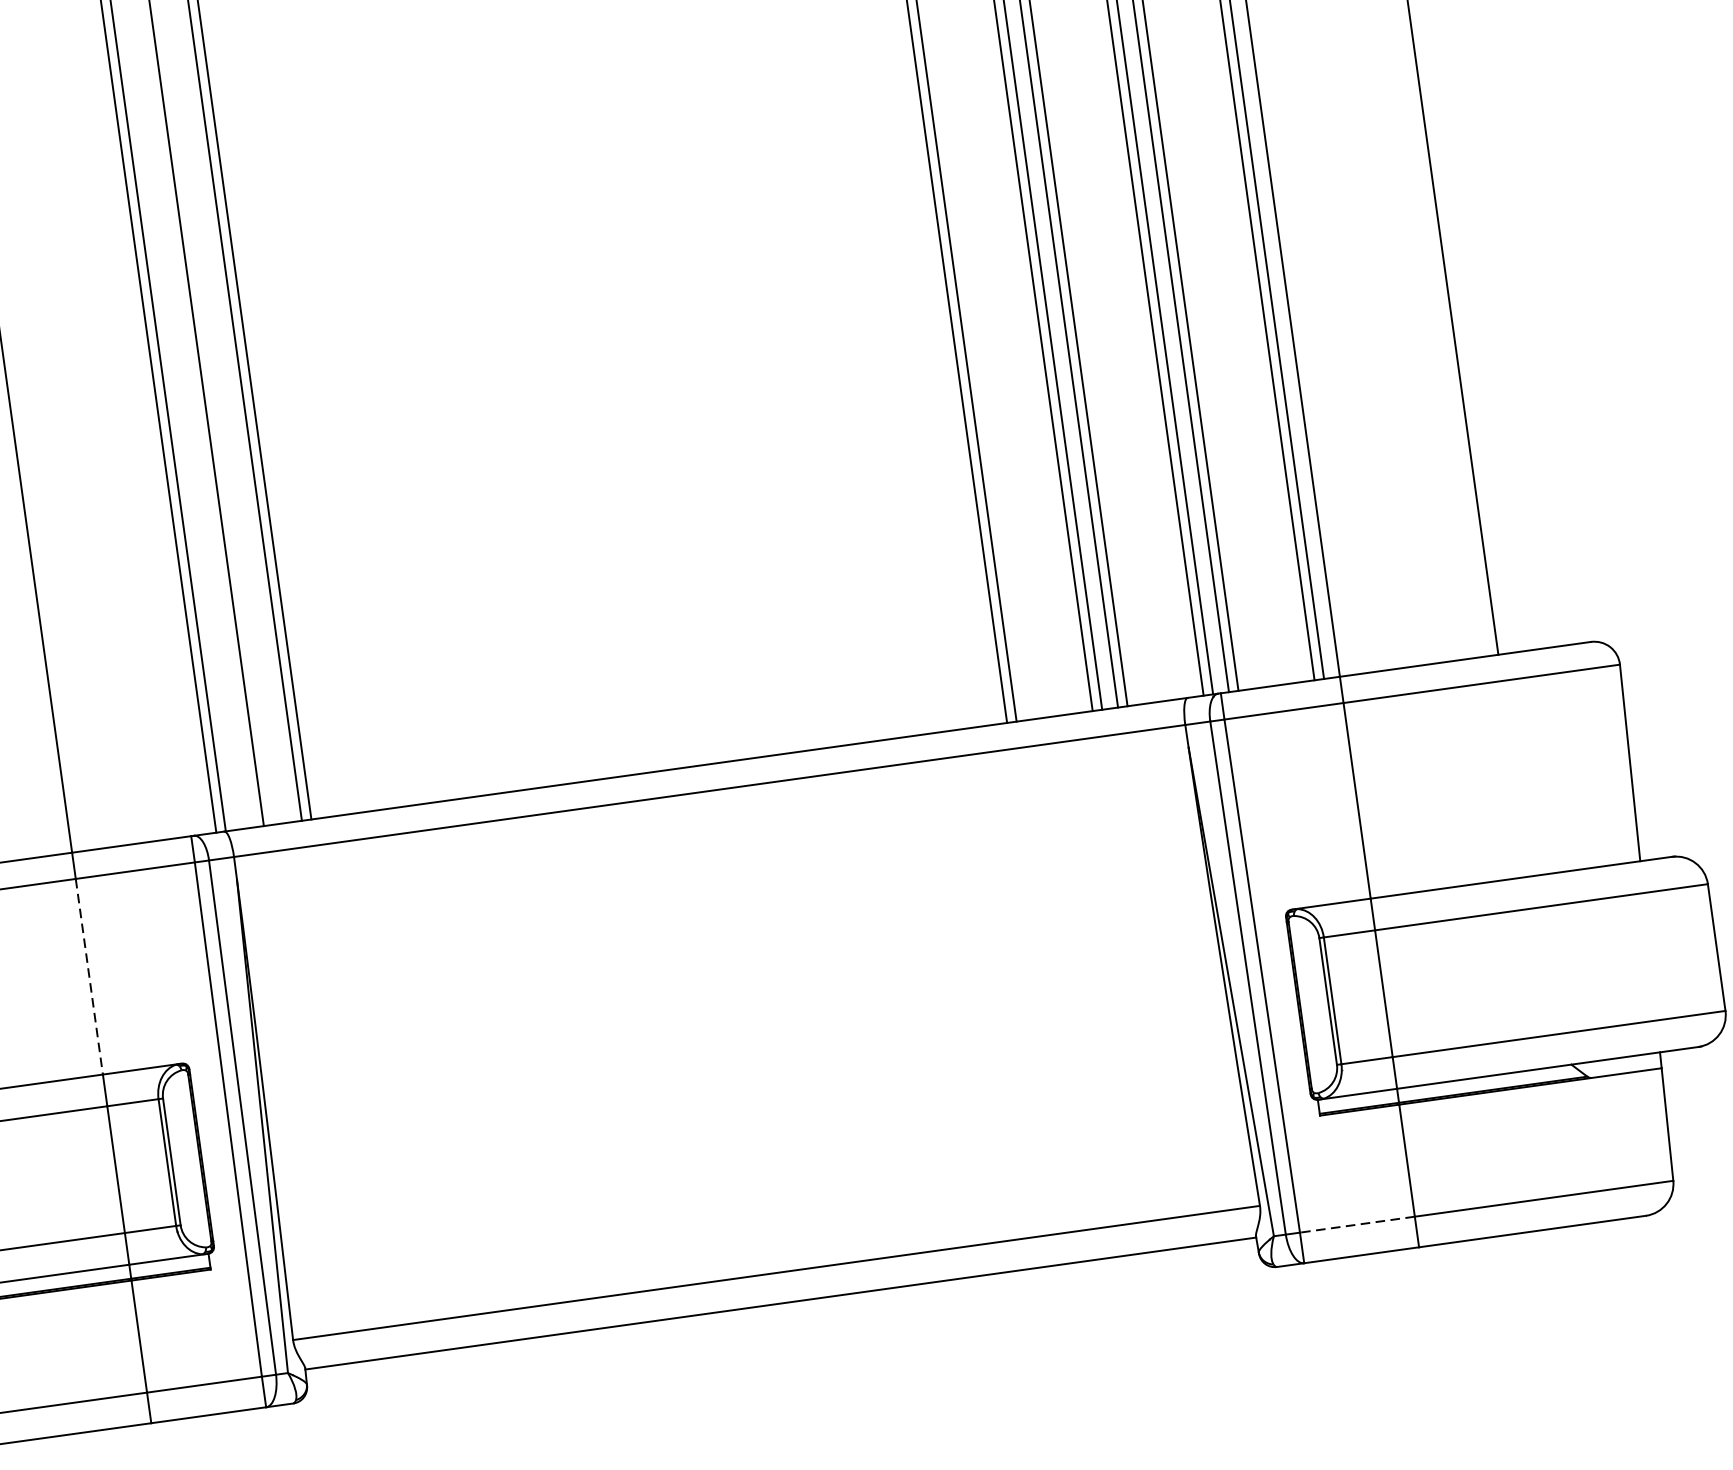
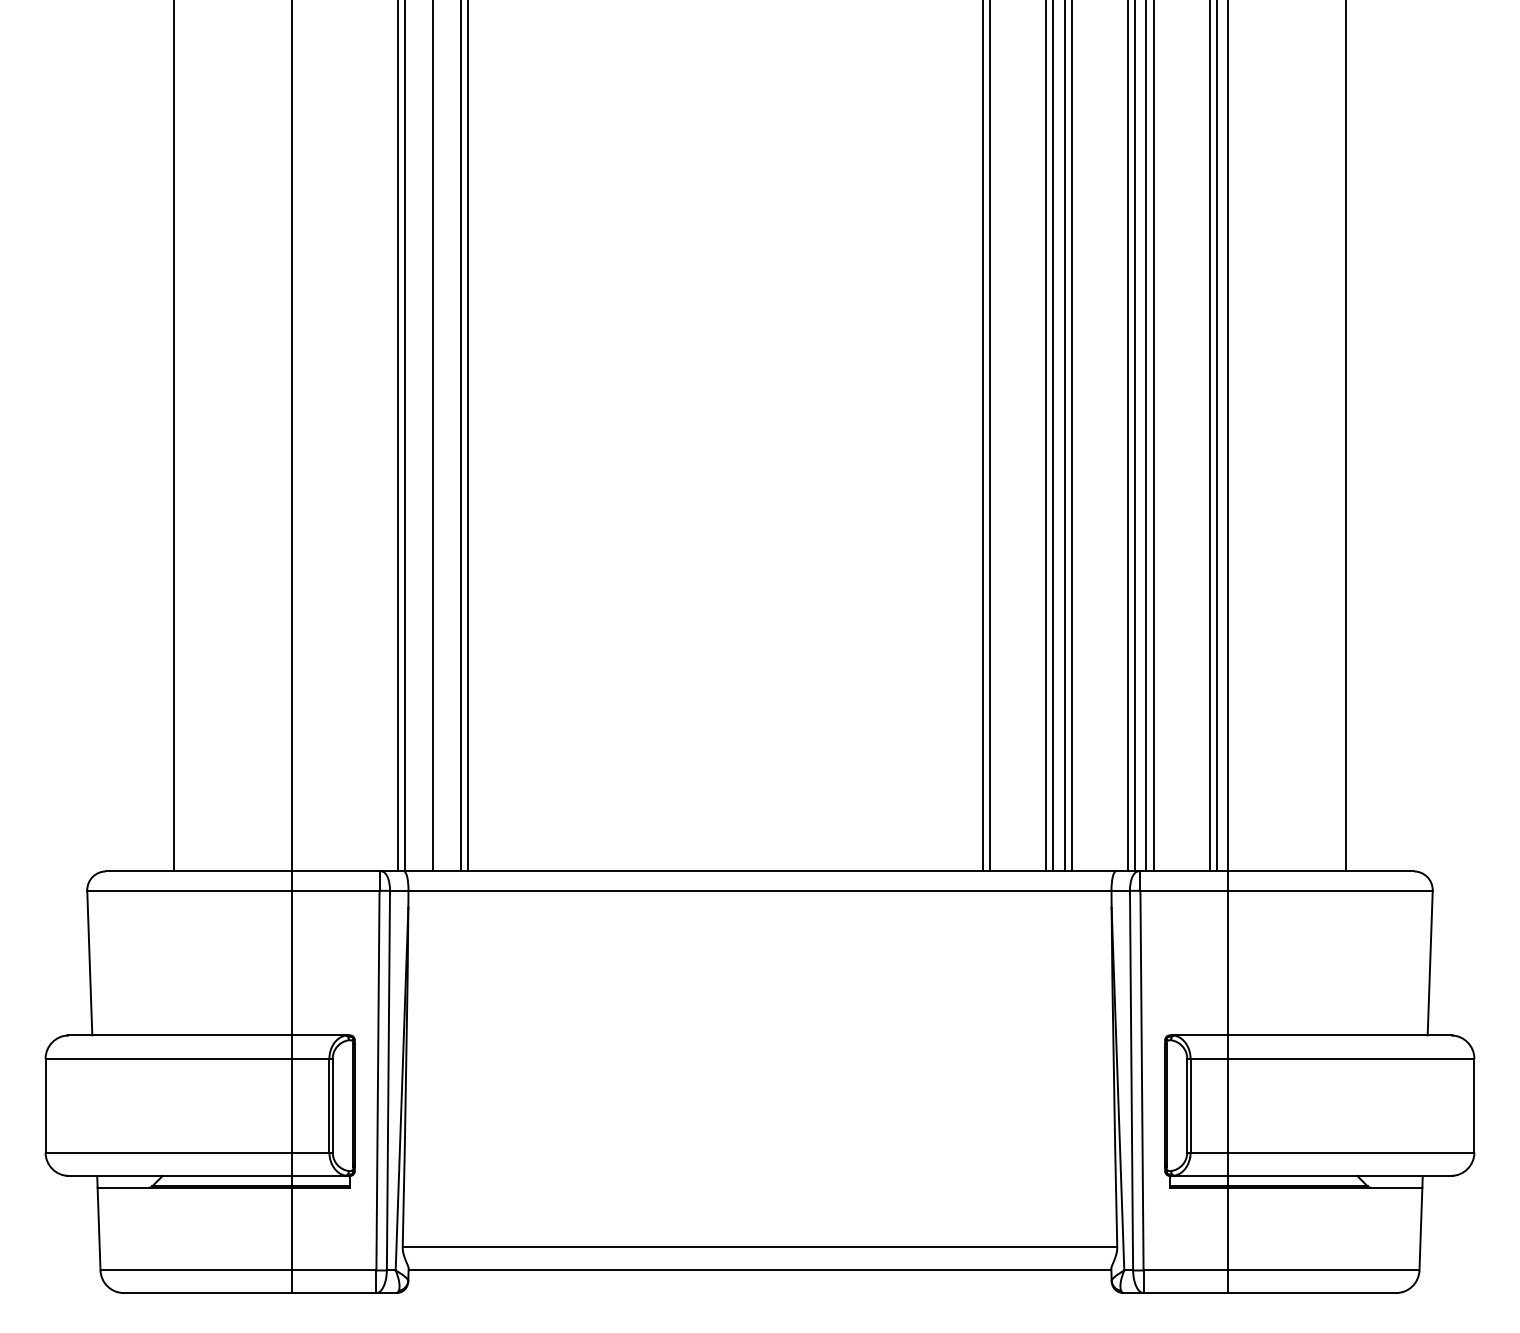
line: (89, 977) -> (291, 963), dashed -> solid
line: (1356, 1224) -> (1185, 1270), dashed -> solid

